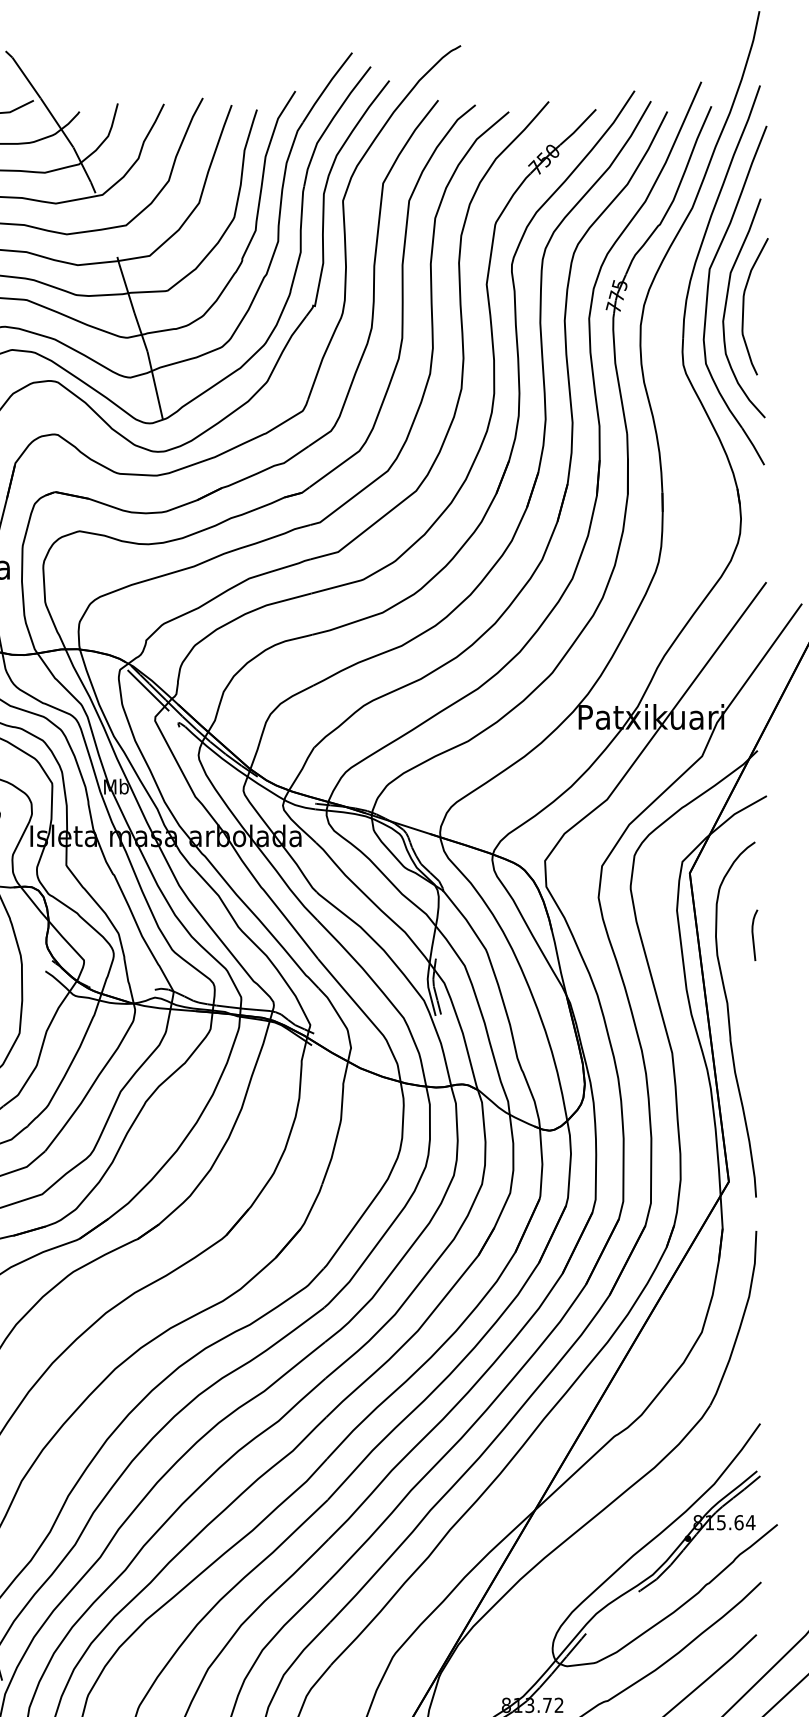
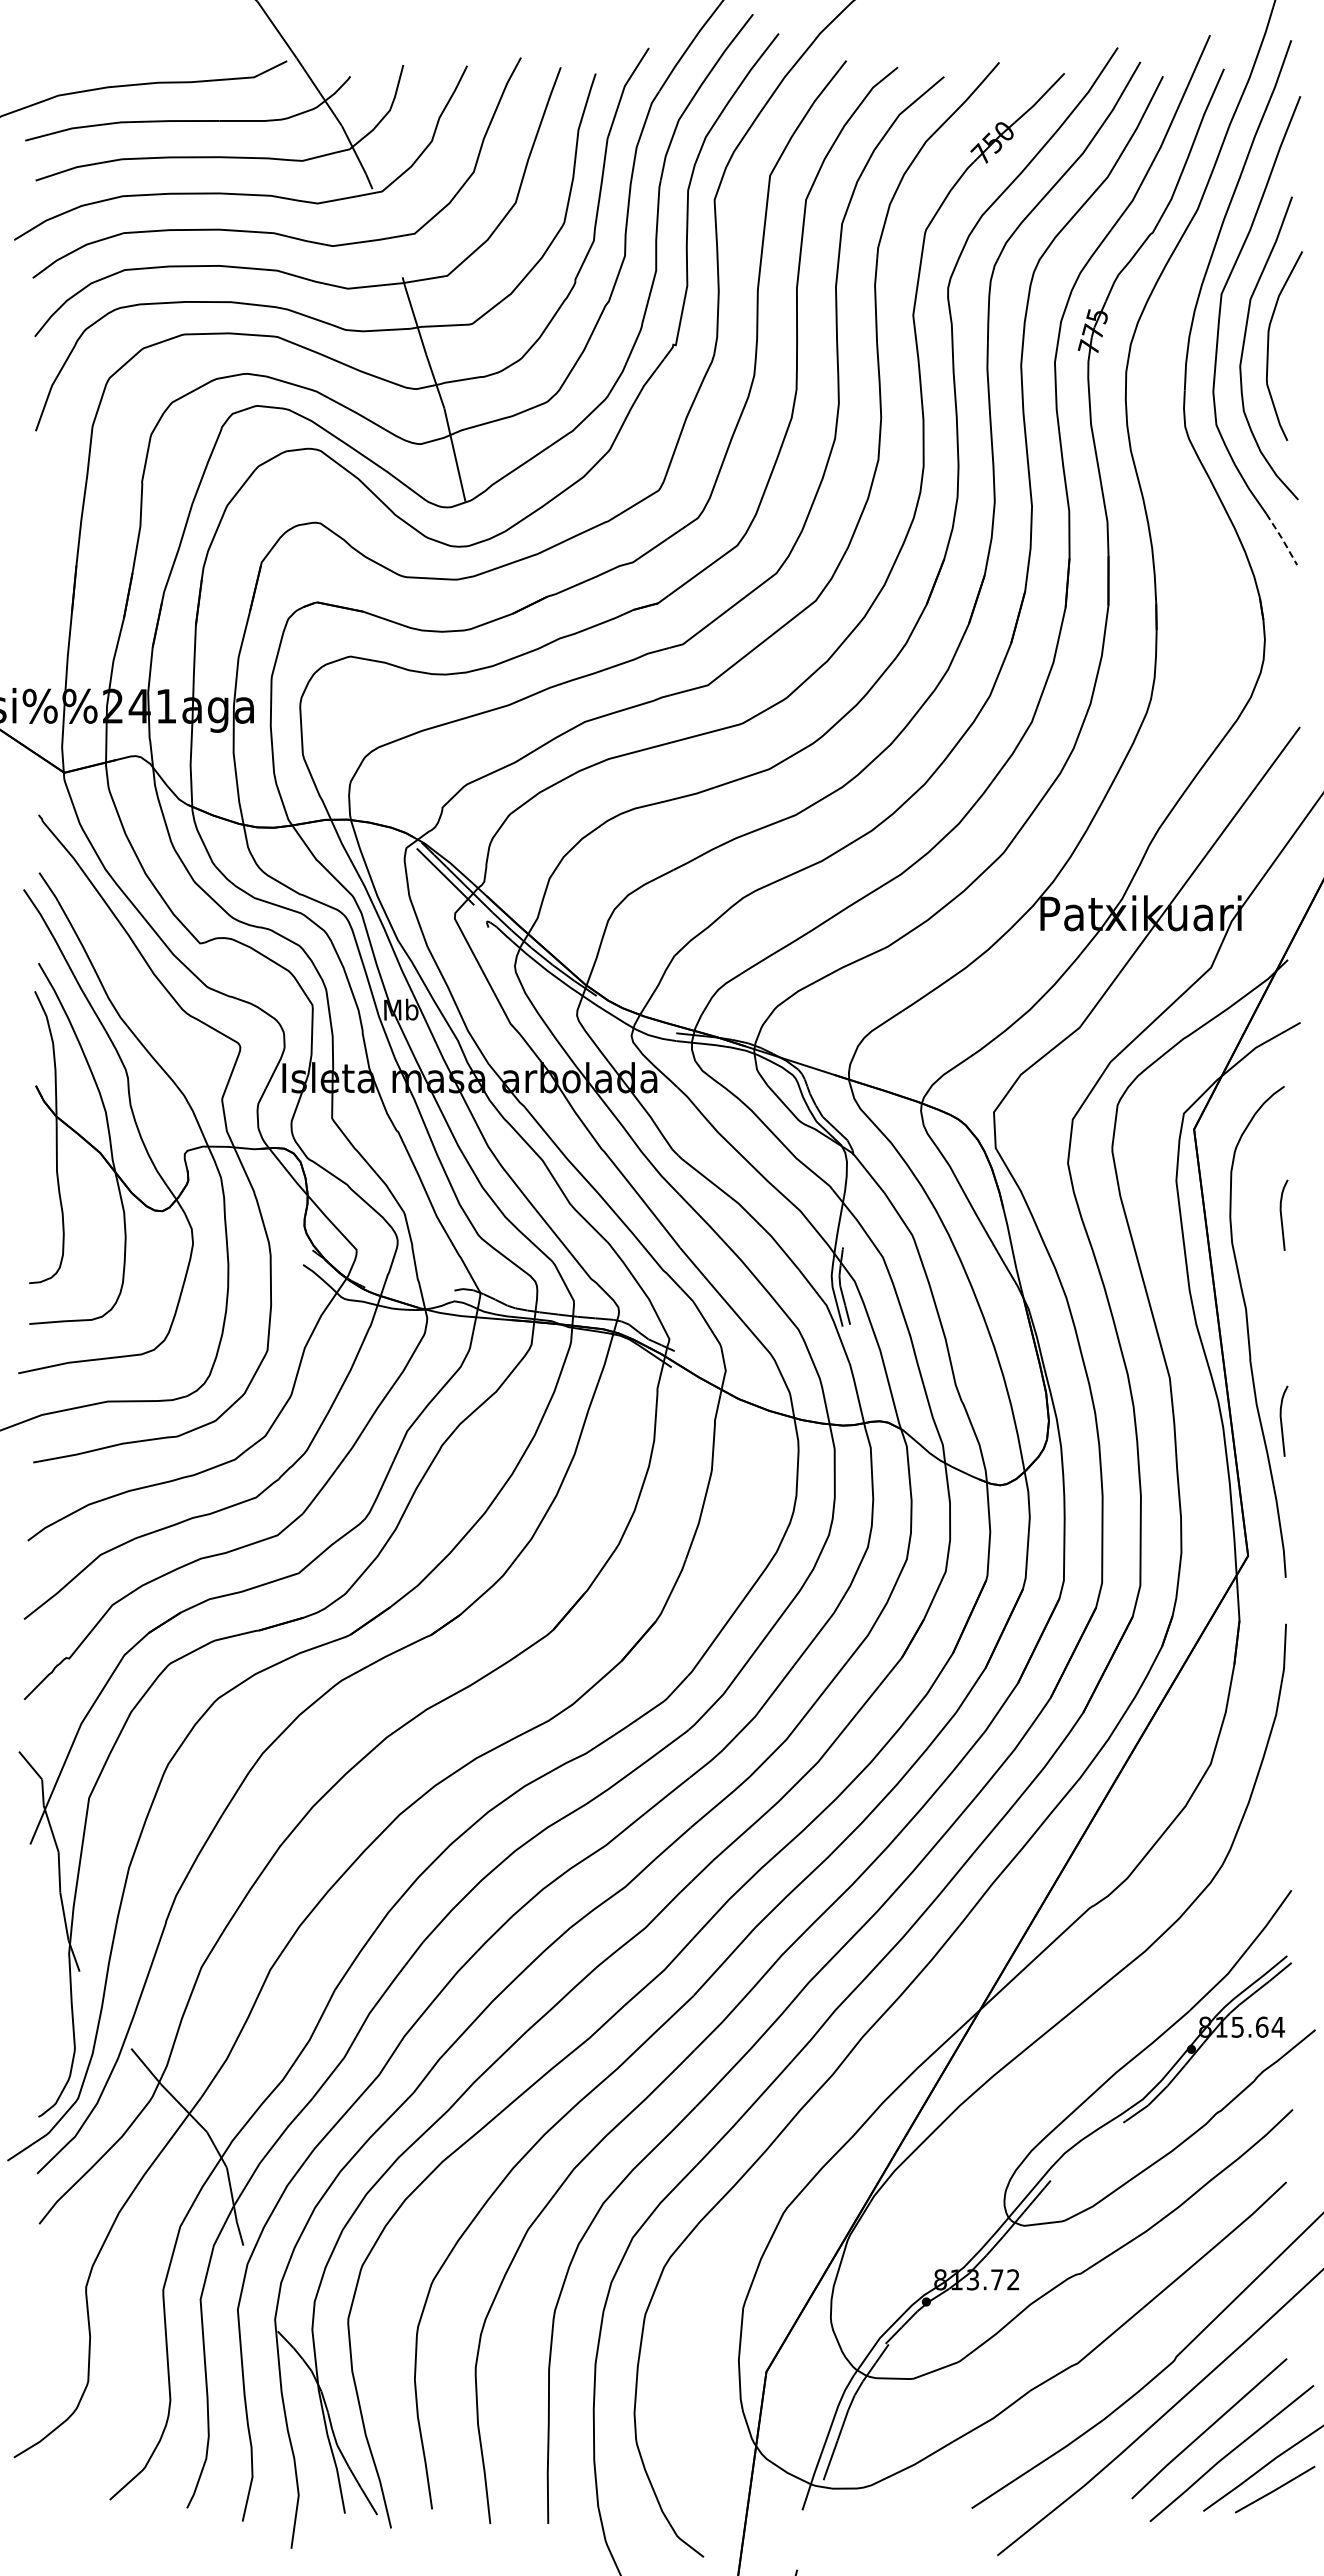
line: (753, 446) -> (1282, 539), solid -> dashed
curve: (753, 1084) -> (1282, 1421), added

